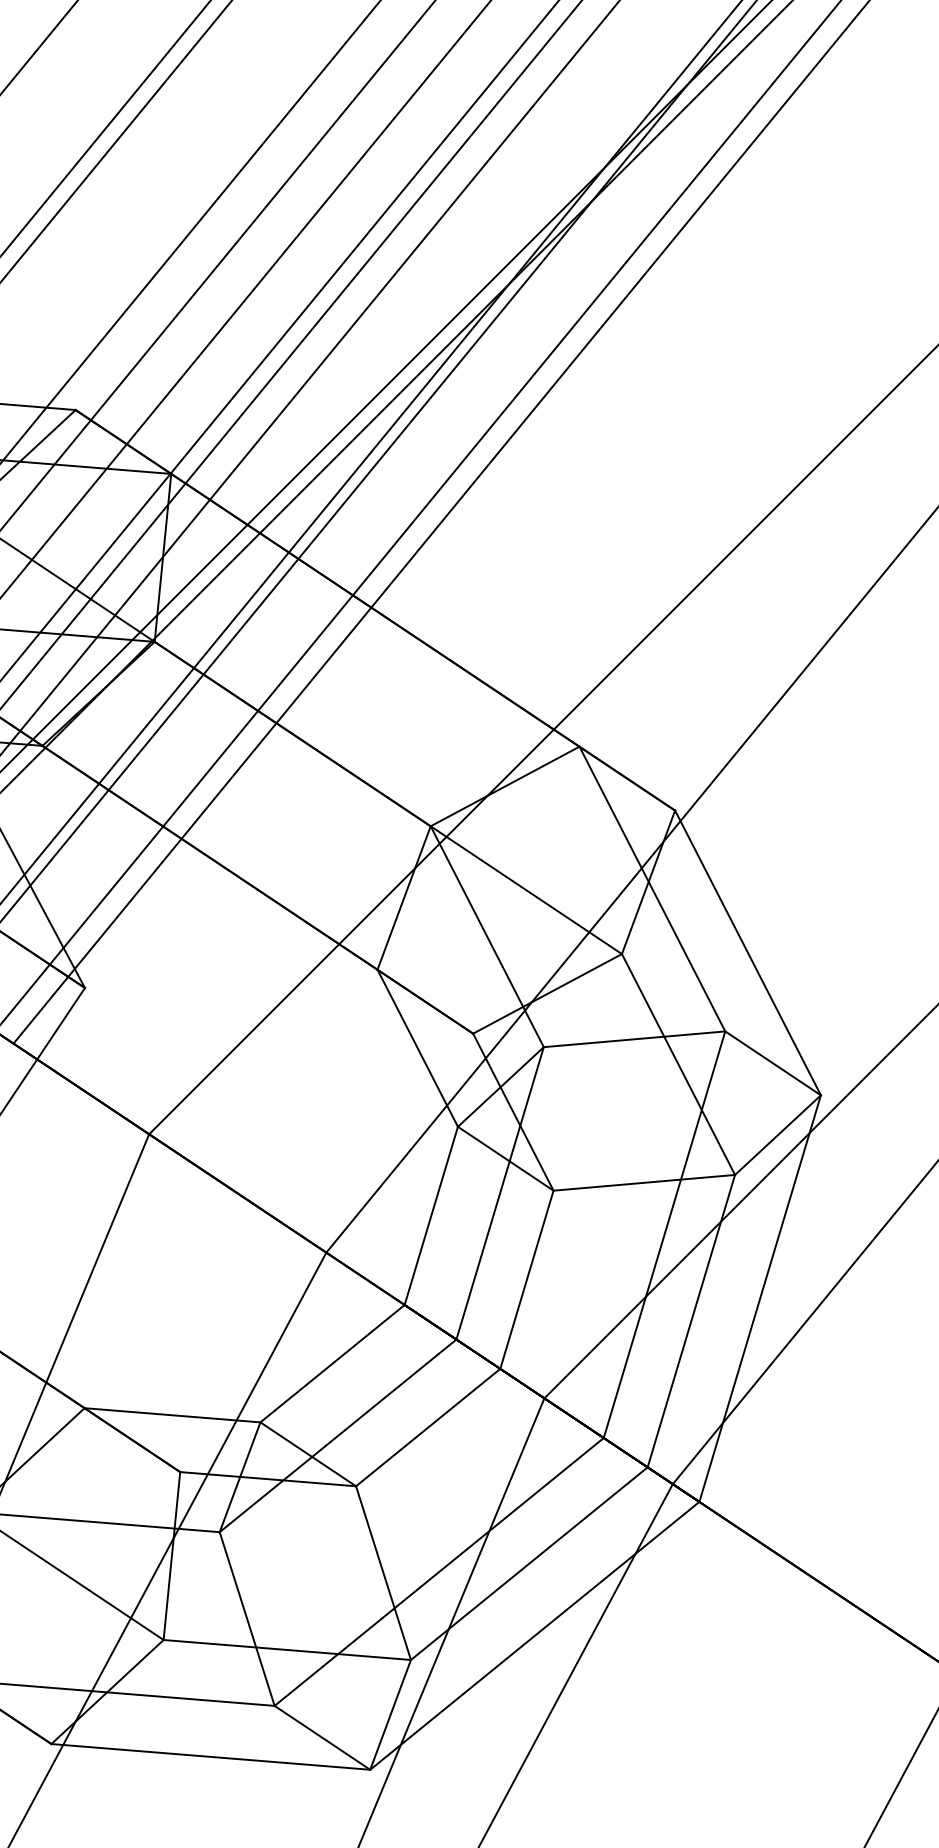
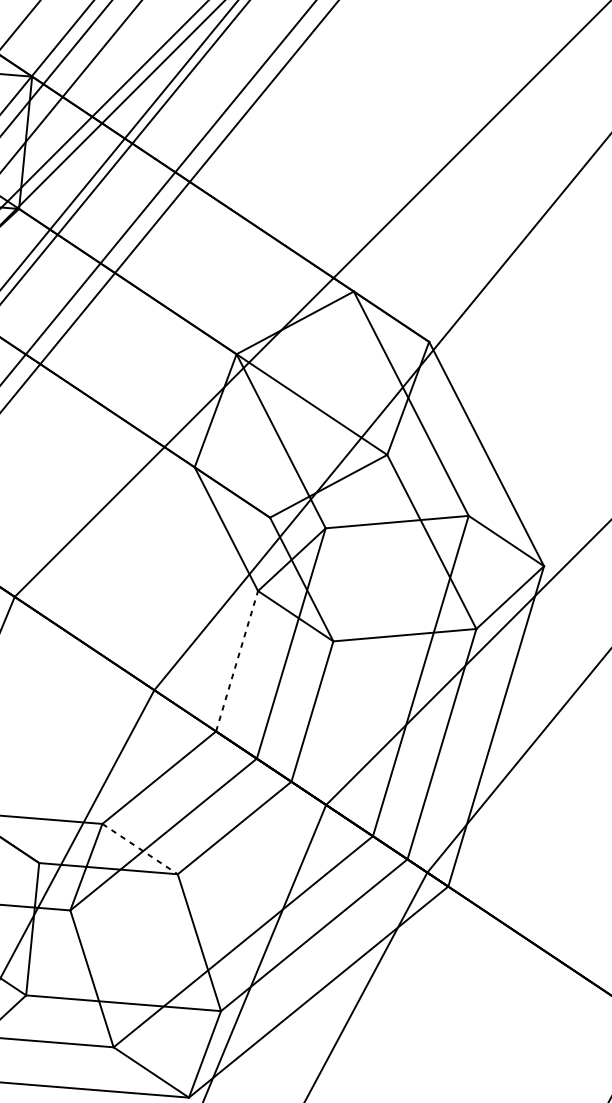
line: (431, 1215) -> (237, 660), solid -> dashed
line: (308, 1454) -> (140, 849), solid -> dashed

